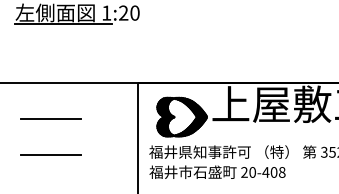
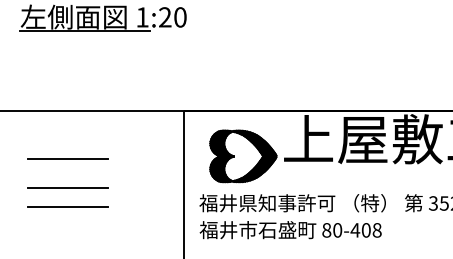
line: (50, 140) -> (67, 187), added
text: (244, 172) -> (326, 230), 20-408 -> 80-408

